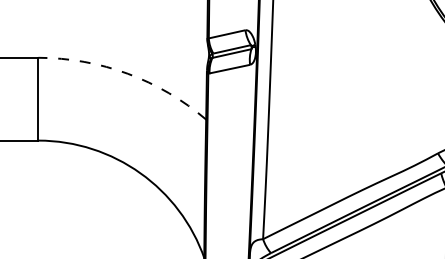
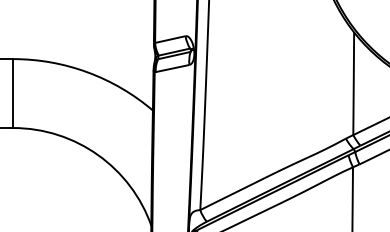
arc: (127, 73) -> (87, 72), dashed -> solid

